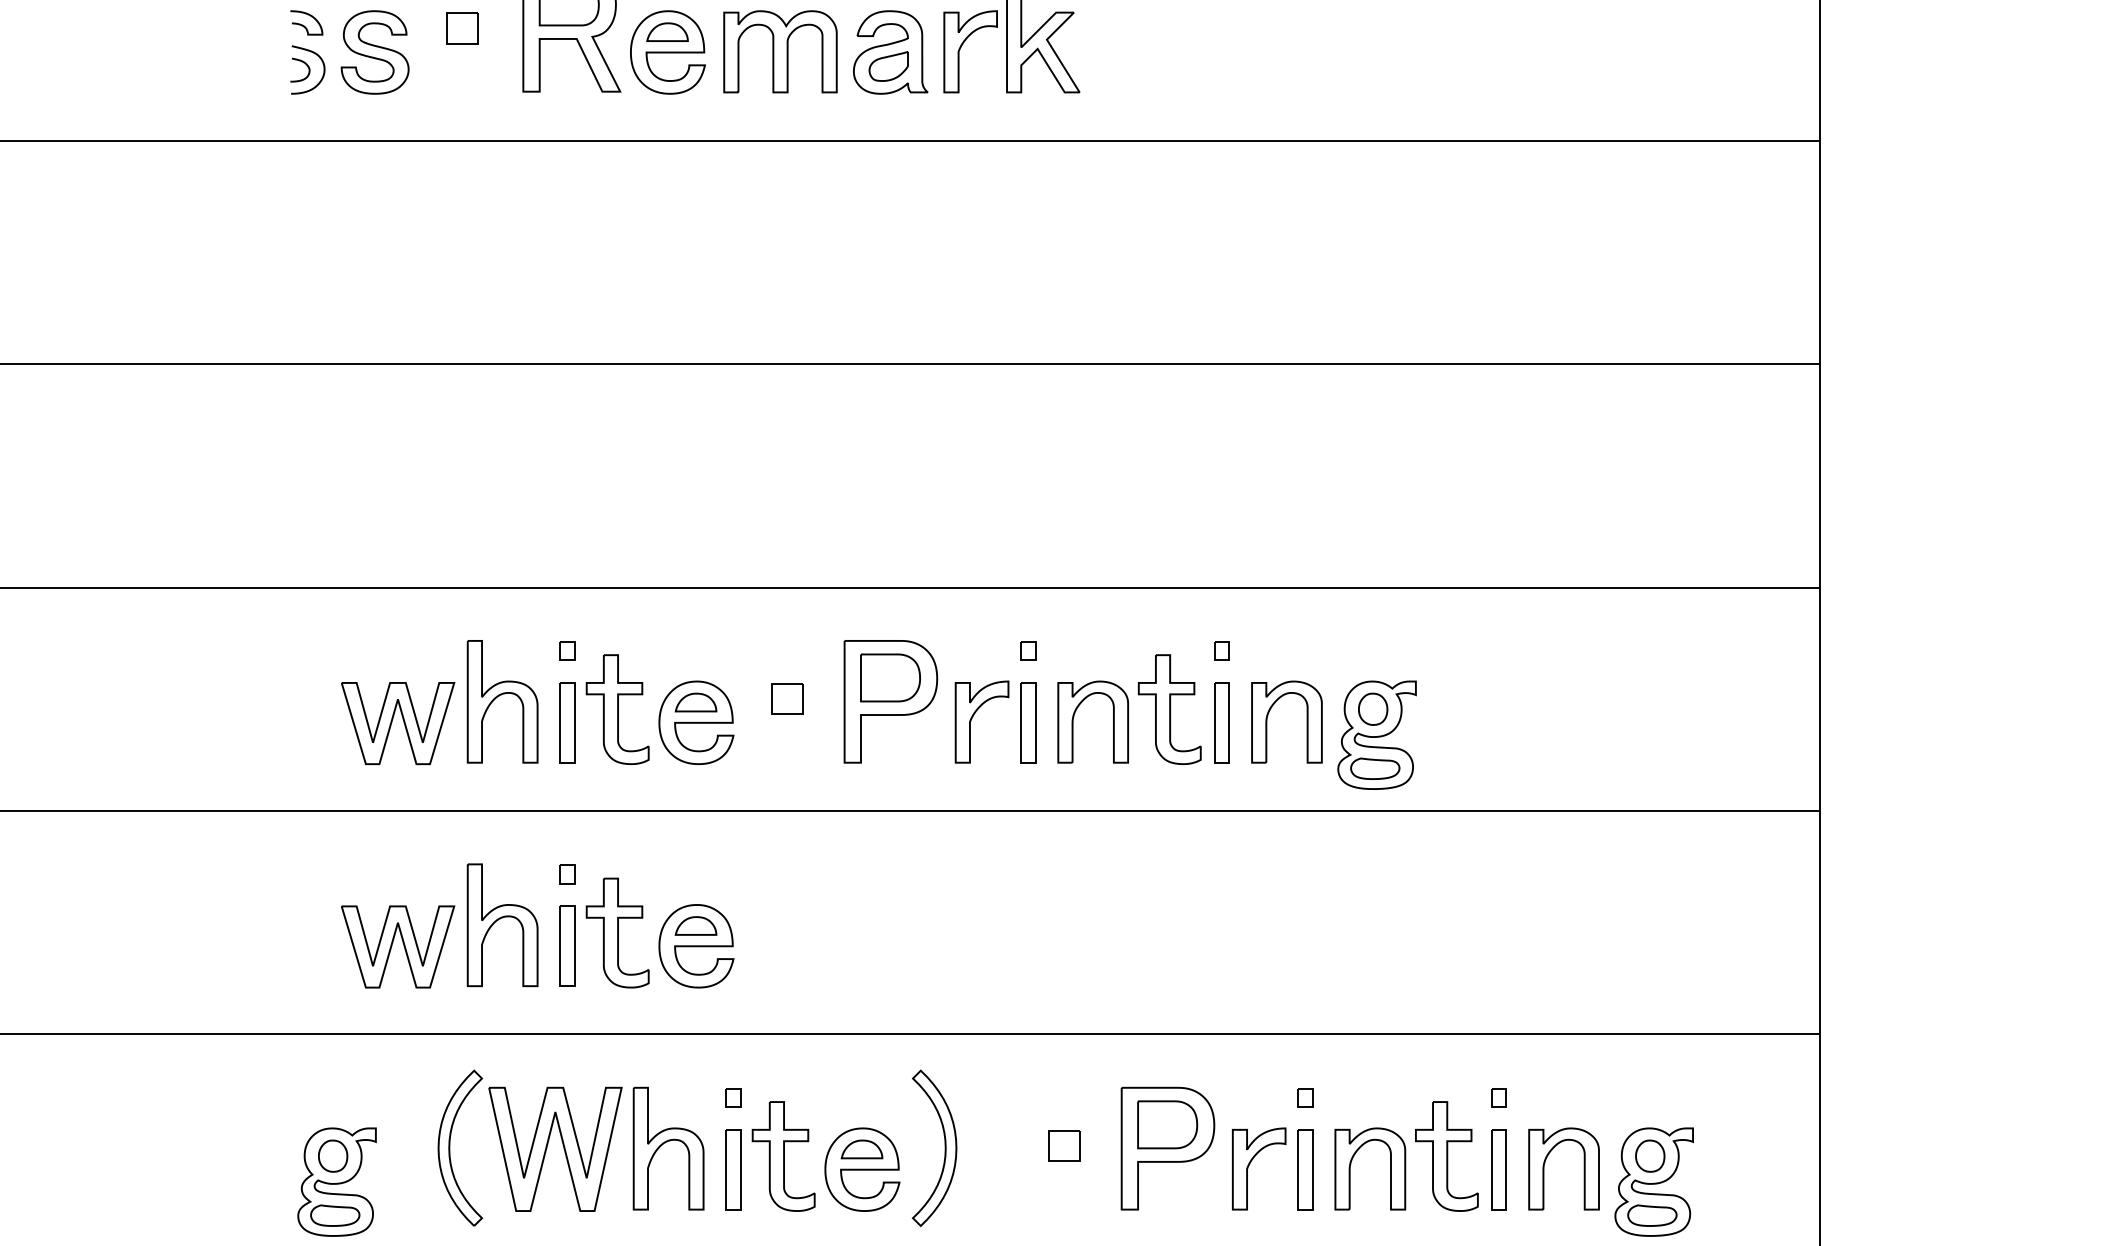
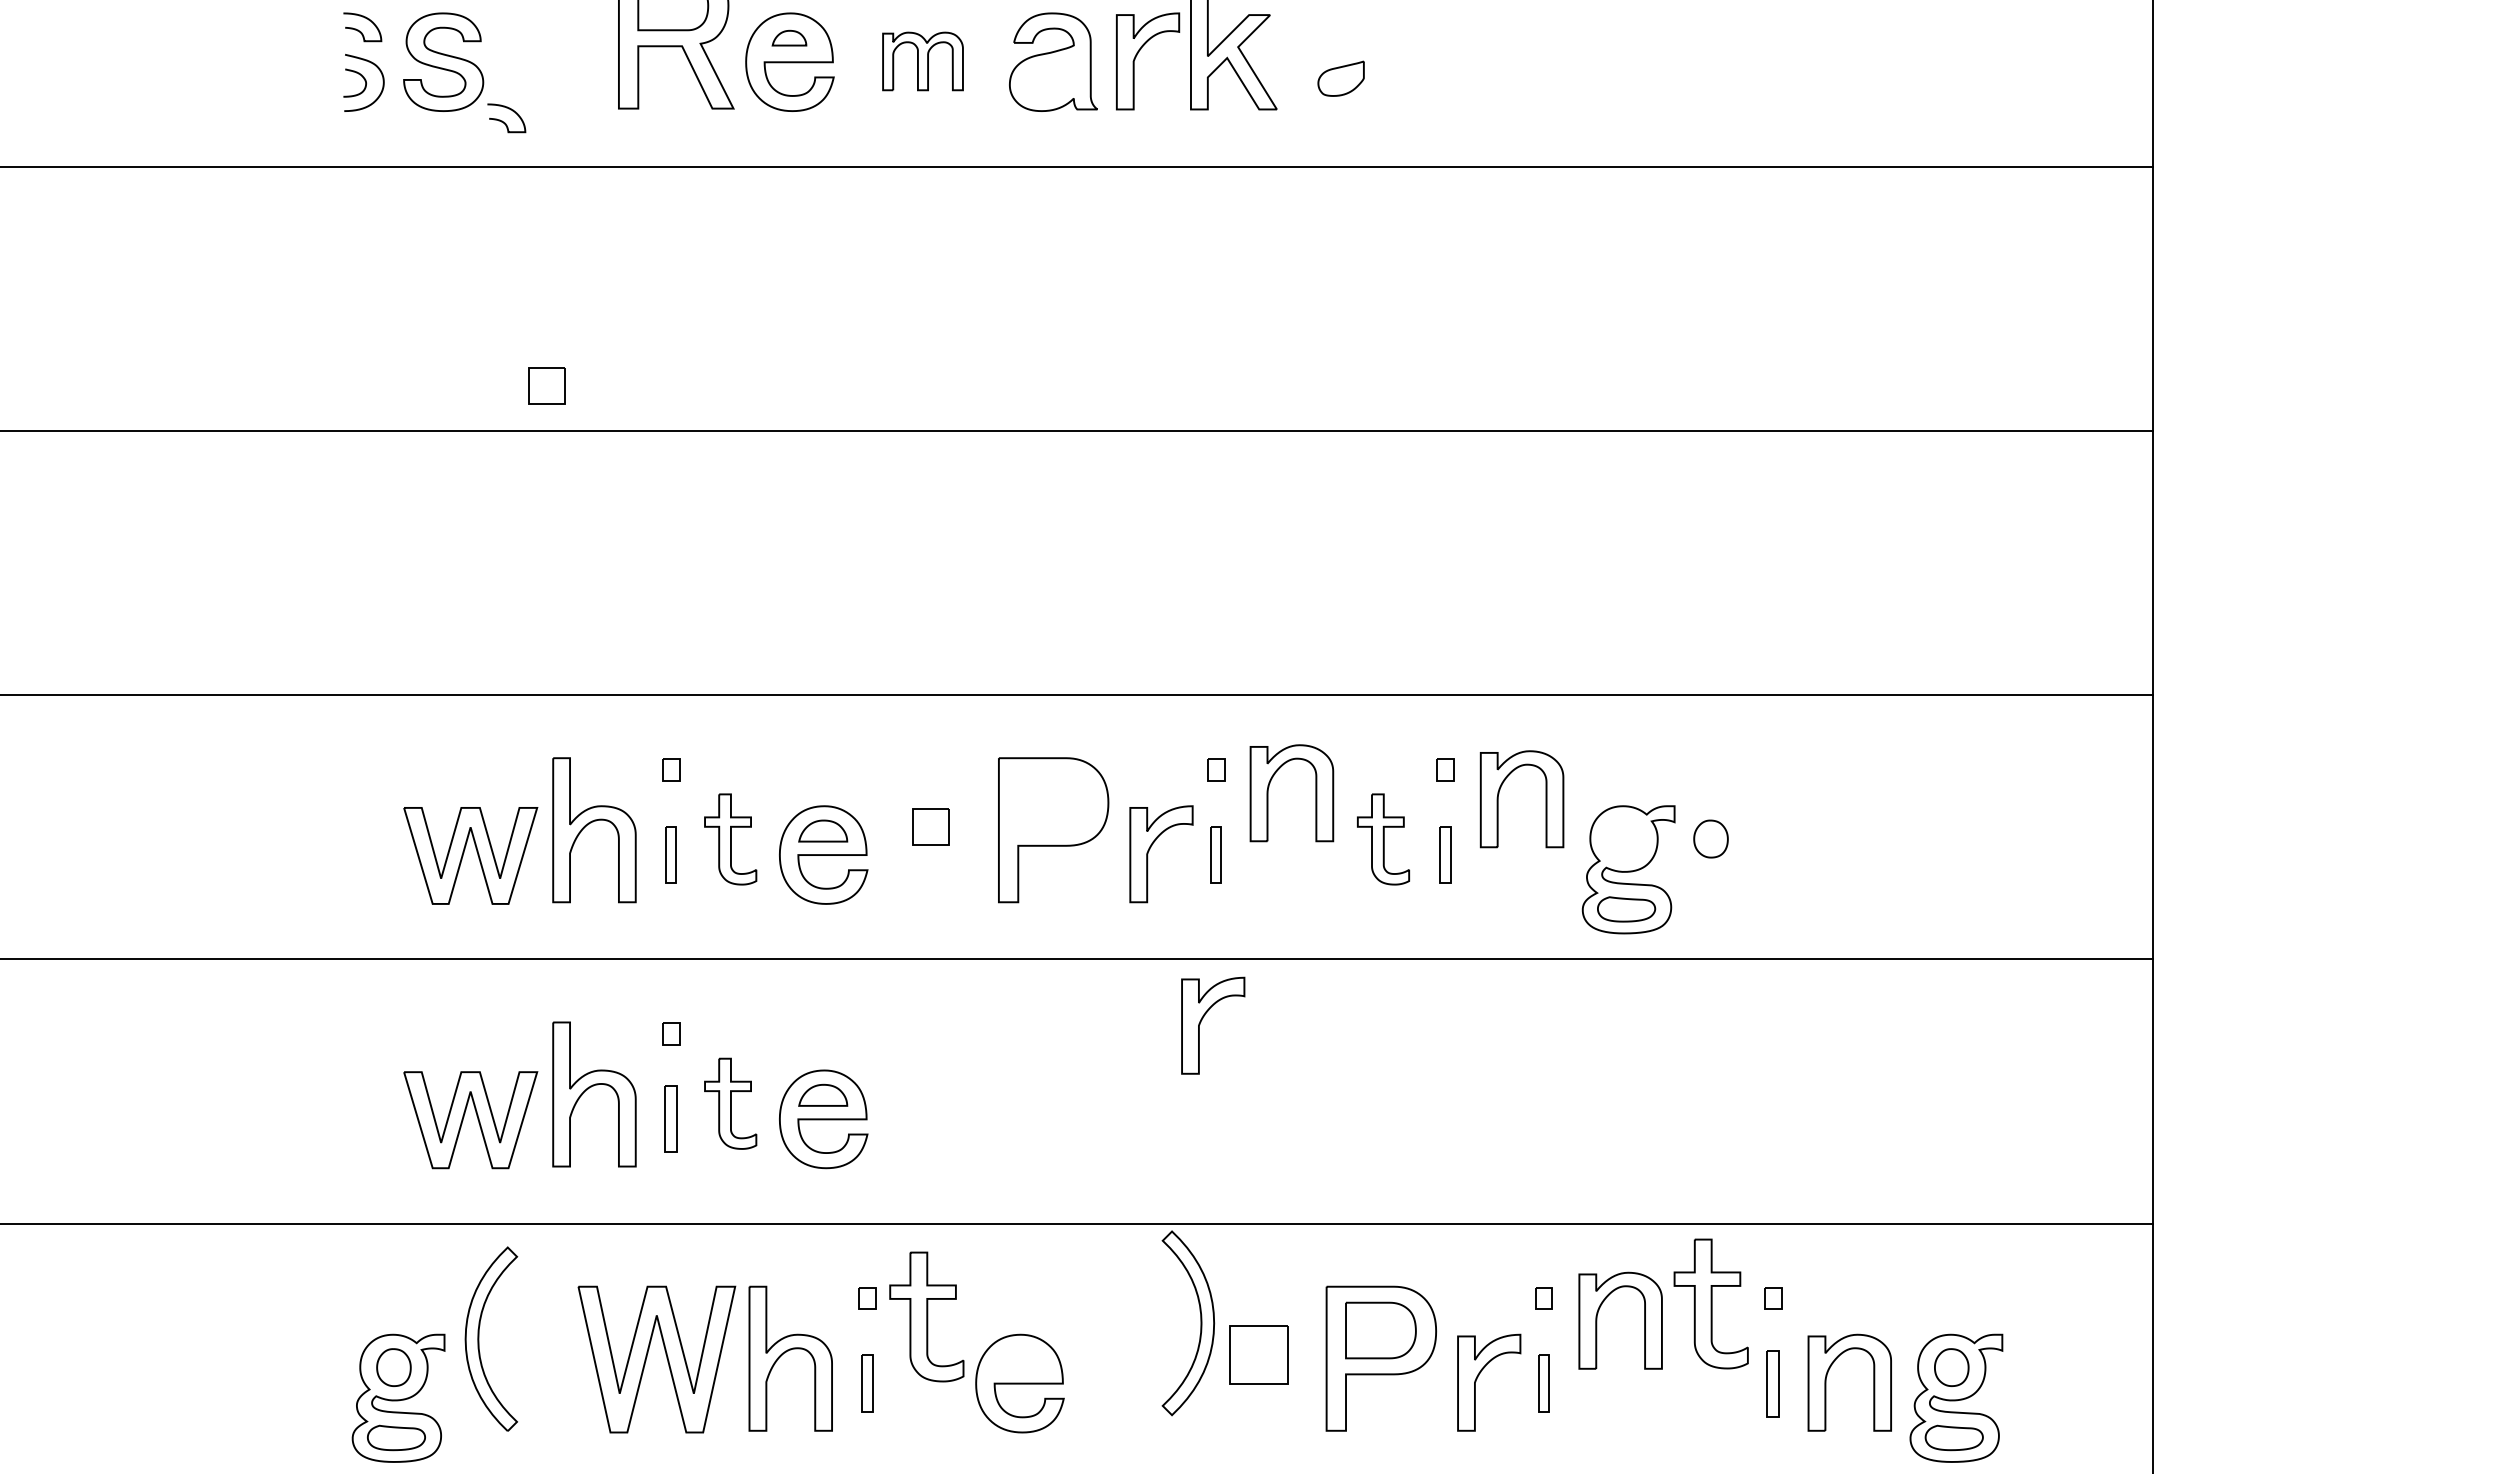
part: (462, 28) -> (546, 385), moved
part: (667, 31) -> (789, 37), size x0.7
part: (780, 51) -> (922, 61), size x0.6
part: (888, 66) -> (1340, 78), moved
curve: (427, 103) -> (505, 122), added
part: (890, 677) -> (1053, 801), removed
part: (1372, 708) -> (1710, 838), moved
part: (617, 709) -> (730, 839), size x0.7
part: (1169, 709) -> (1383, 839), size x0.7
part: (1074, 717) -> (1269, 787), moved
part: (1267, 718) -> (1499, 794), moved
part: (567, 722) -> (671, 854), size x0.6
part: (1028, 722) -> (1216, 854), size x0.6
part: (1222, 722) -> (1445, 854), size x0.6
part: (1016, 862) -> (1202, 1020), added
part: (617, 932) -> (730, 1103), size x0.7
part: (567, 946) -> (671, 1119), size x0.7
part: (1064, 1145) -> (1258, 1355), size x1.6
part: (450, 1147) -> (479, 1338), moved
part: (944, 1148) -> (1200, 1323), moved
part: (862, 1149) -> (1019, 1359), removed
part: (783, 1156) -> (926, 1316), moved
part: (1446, 1156) -> (1710, 1303), moved
part: (1350, 1168) -> (1597, 1320), moved
part: (733, 1169) -> (867, 1383), size x0.6
part: (1305, 1169) -> (1543, 1383), size x0.6
part: (1499, 1169) -> (1773, 1383), size x0.7

